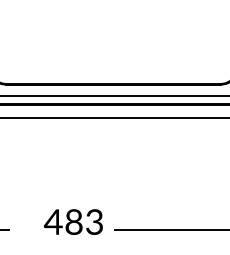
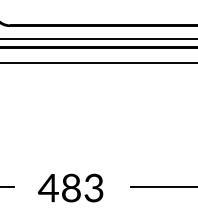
text: (72, 221) -> (69, 187), moved

